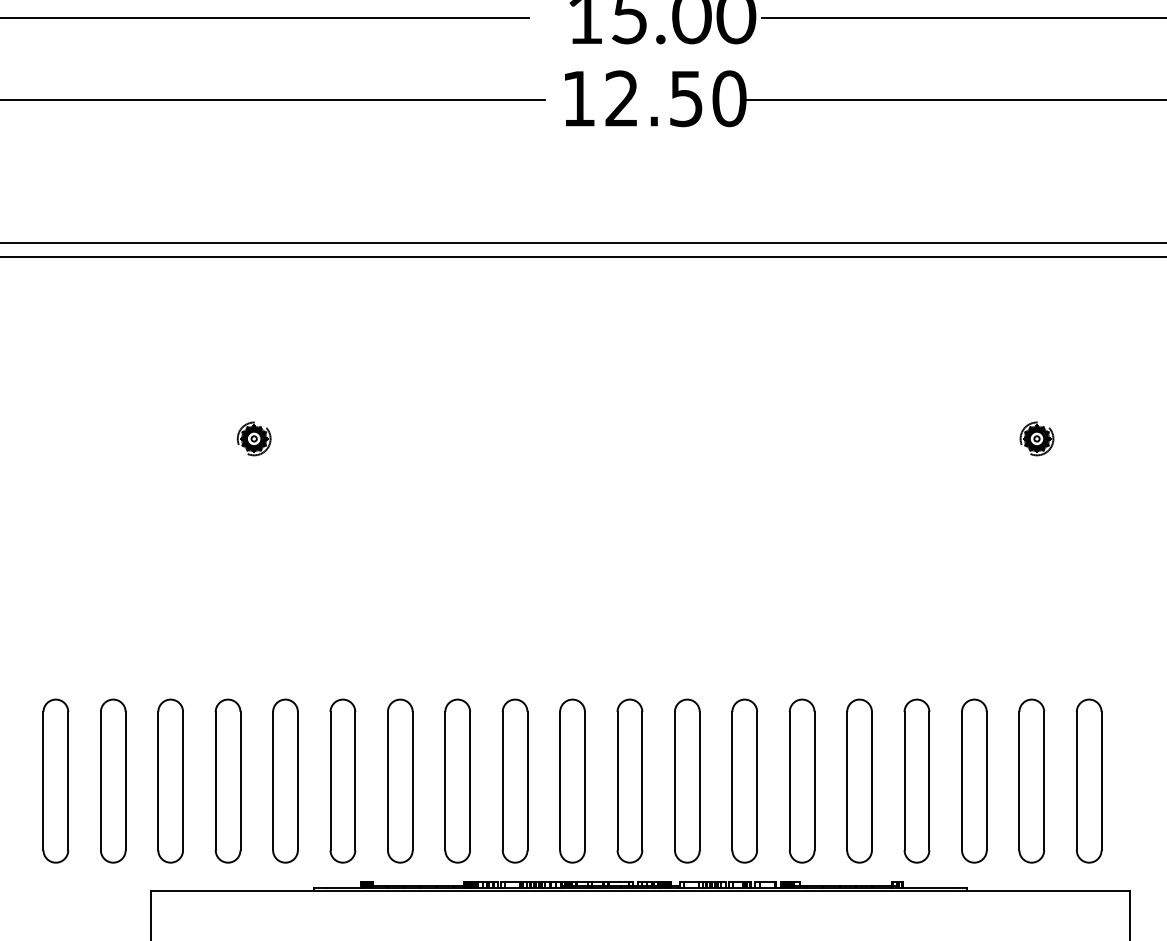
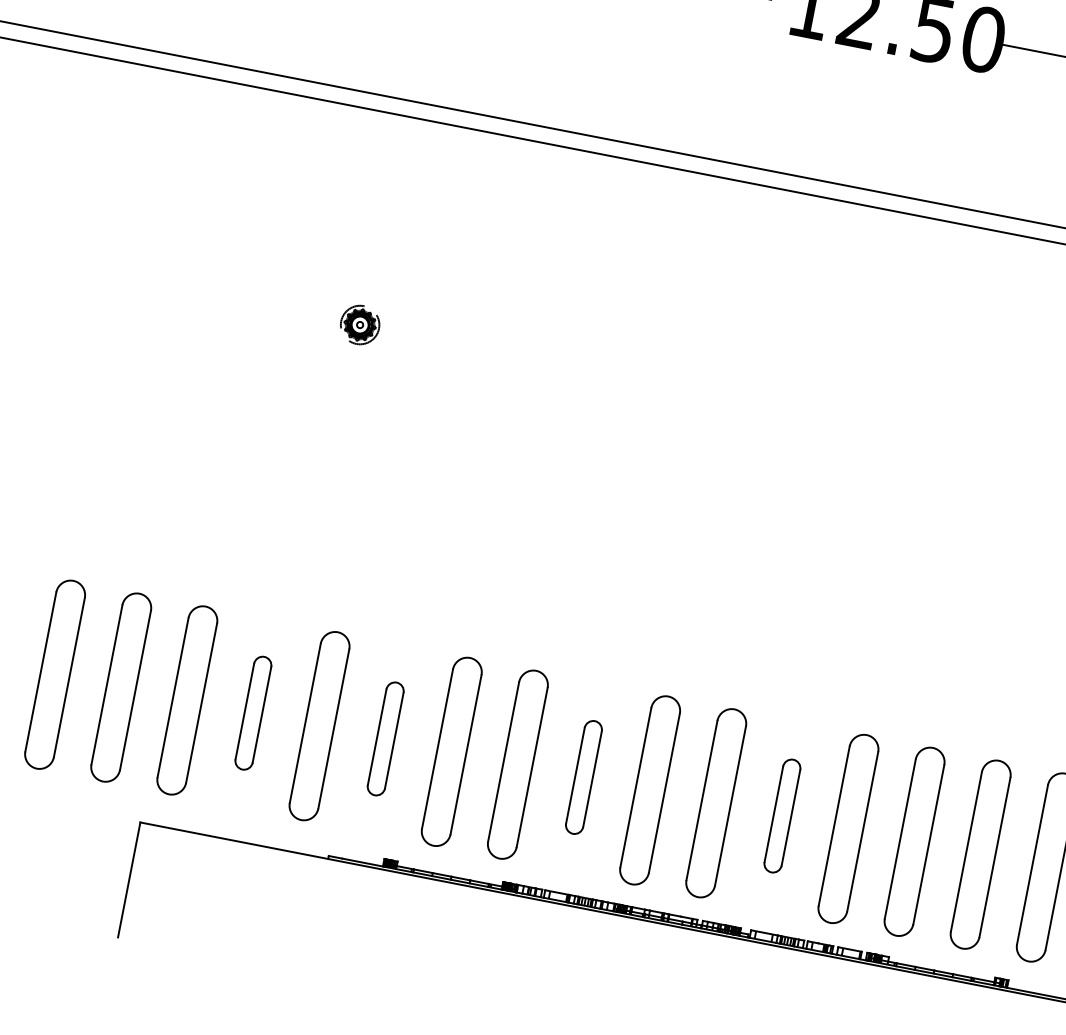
part: (227, 780) -> (252, 712), size x0.6
part: (342, 780) -> (385, 738), size x0.6
part: (514, 780) -> (583, 776), size x0.6
part: (687, 780) -> (782, 815), size x0.6

